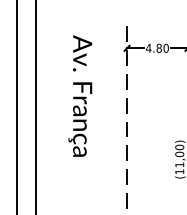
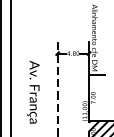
text: (80, 96) -> (33, 92), moved

